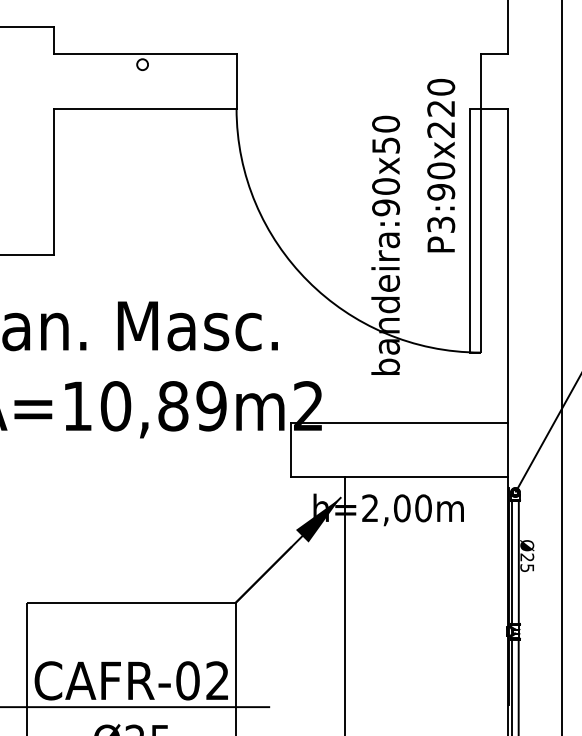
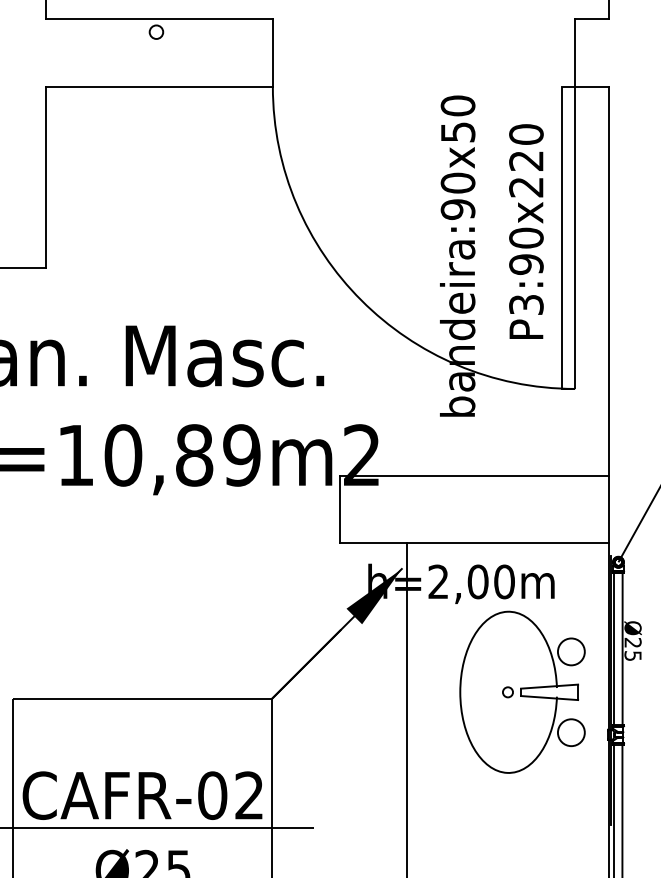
text: (441, 165) -> (526, 231), moved
part: (437, 597) -> (521, 692), added

